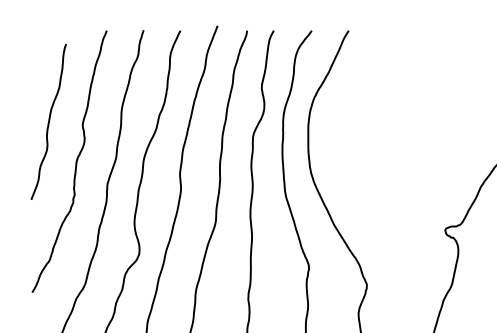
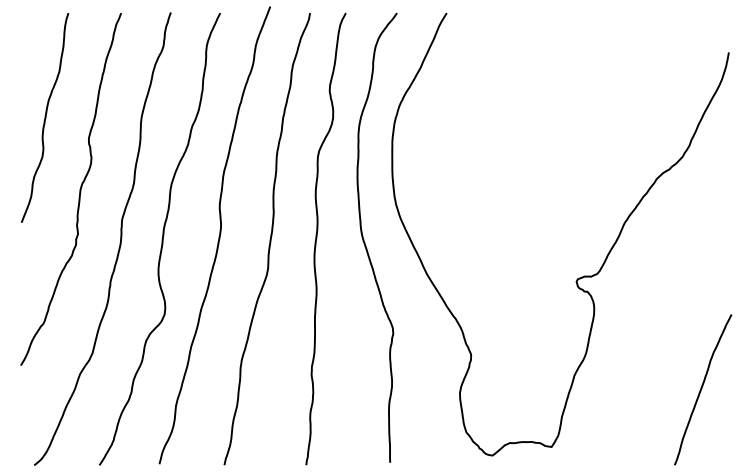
curve: (49, 121) -> (45, 117), moved

